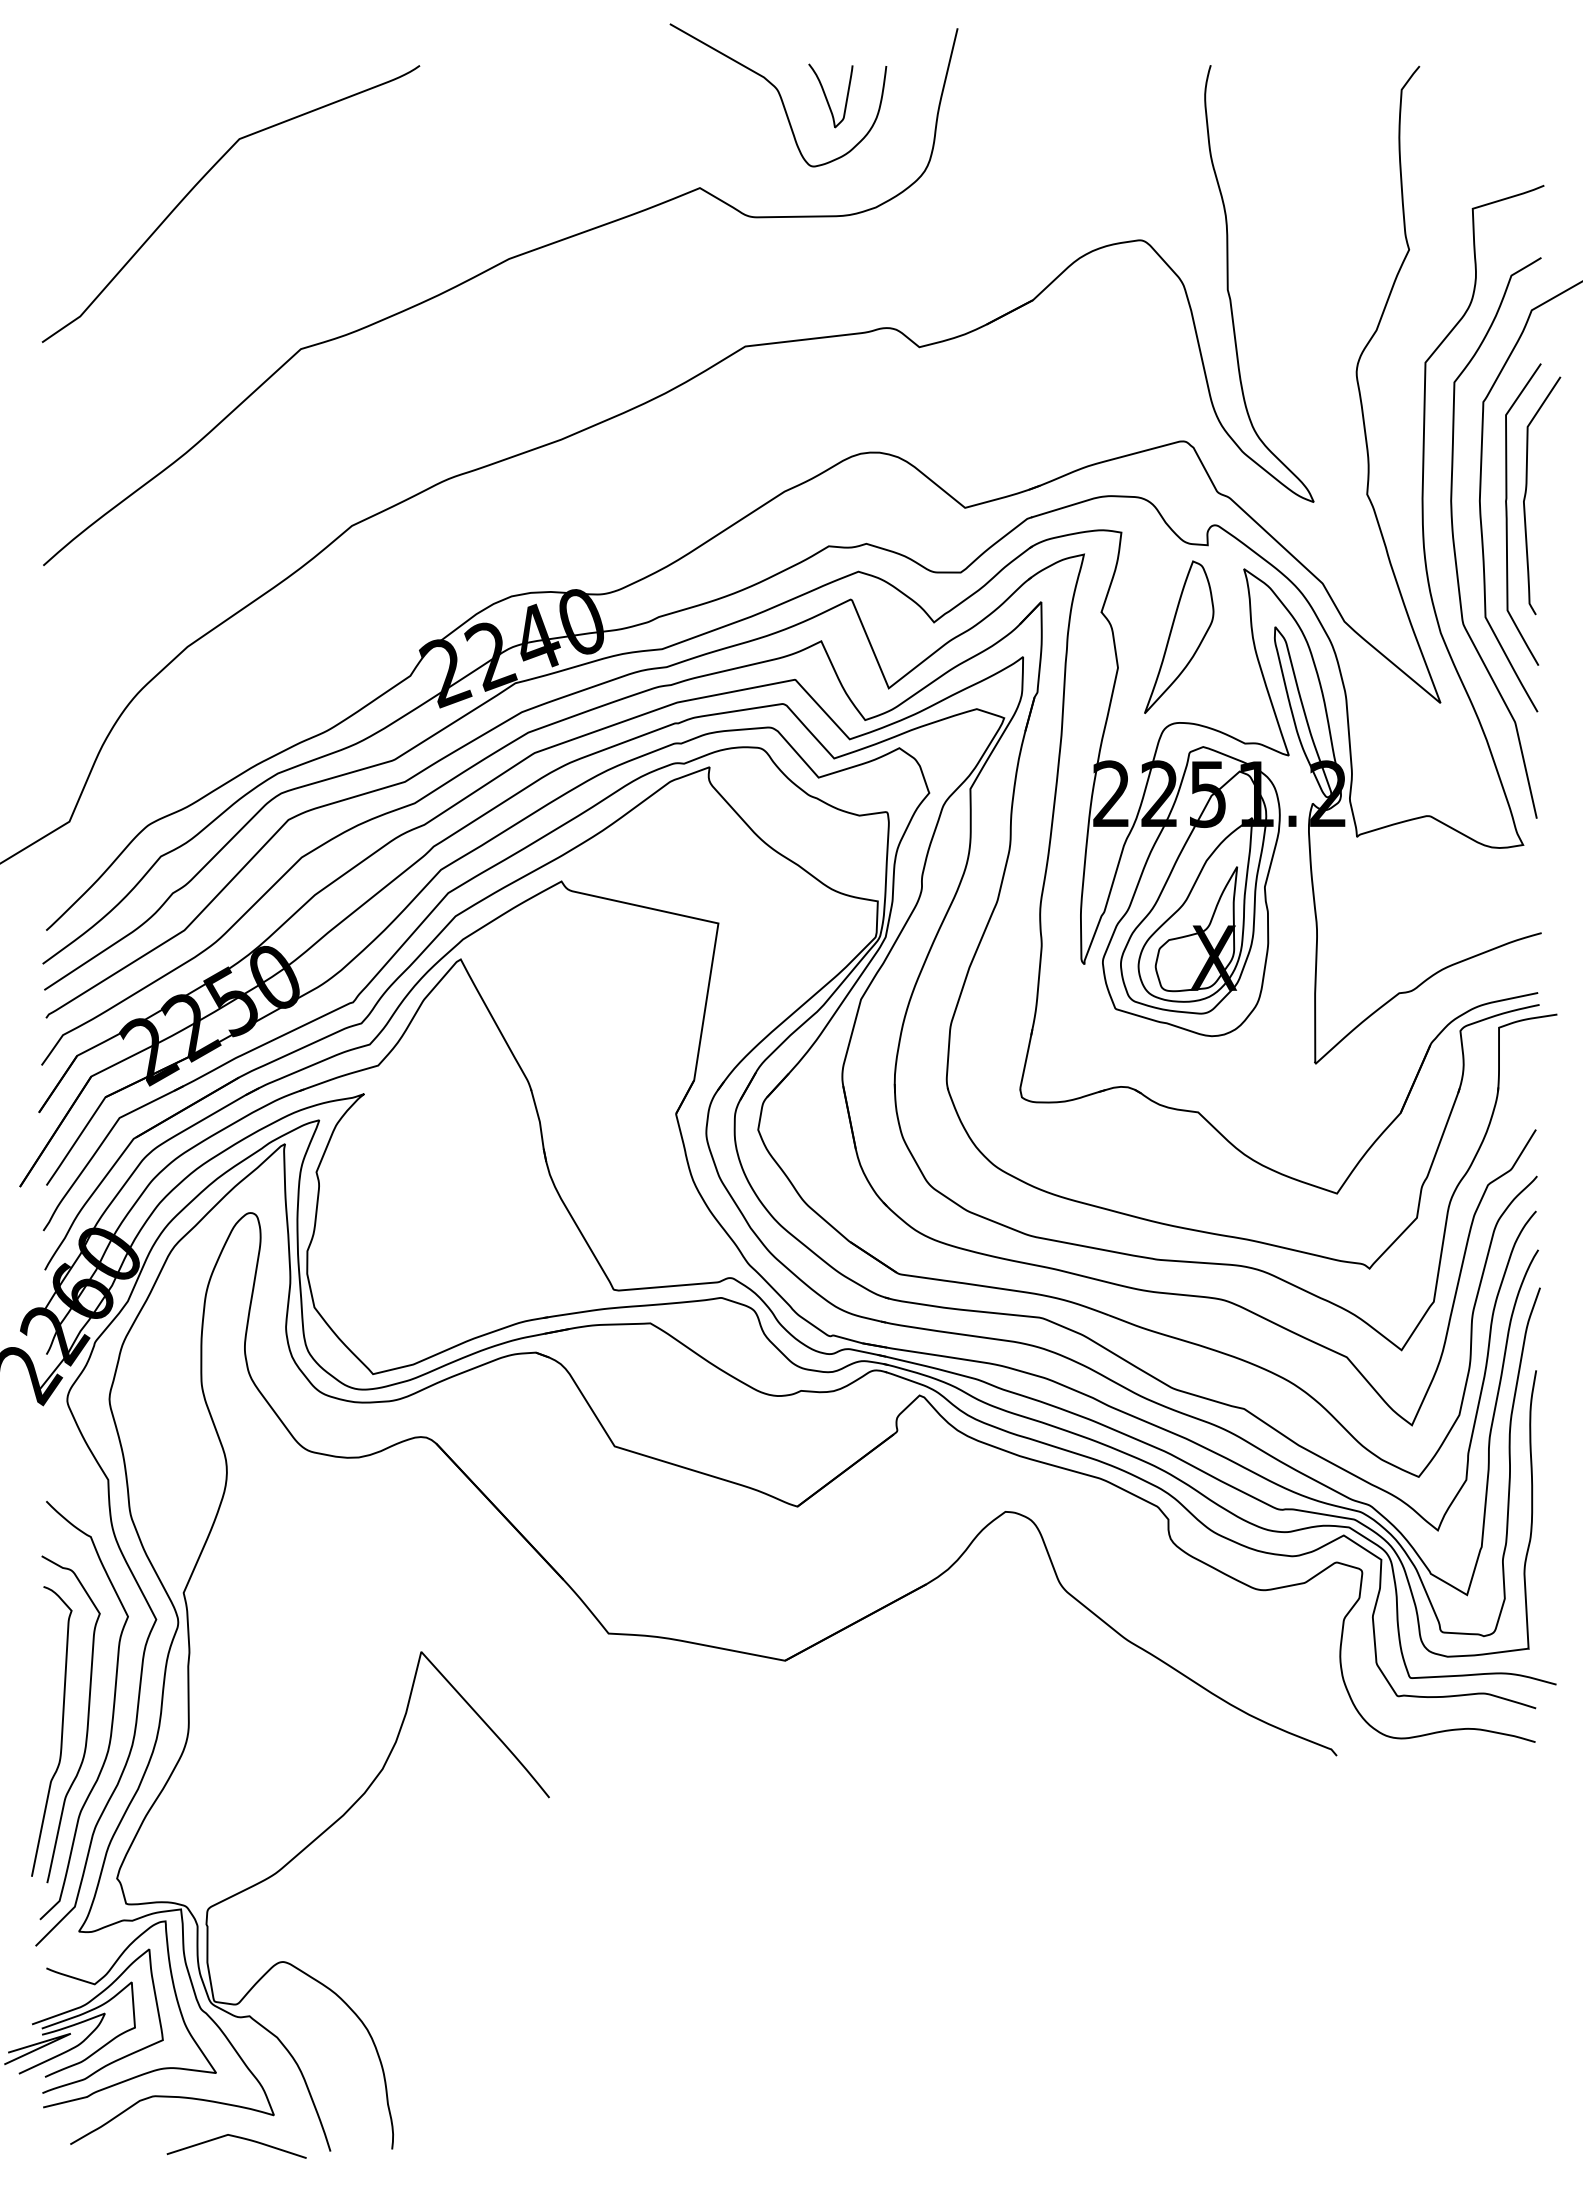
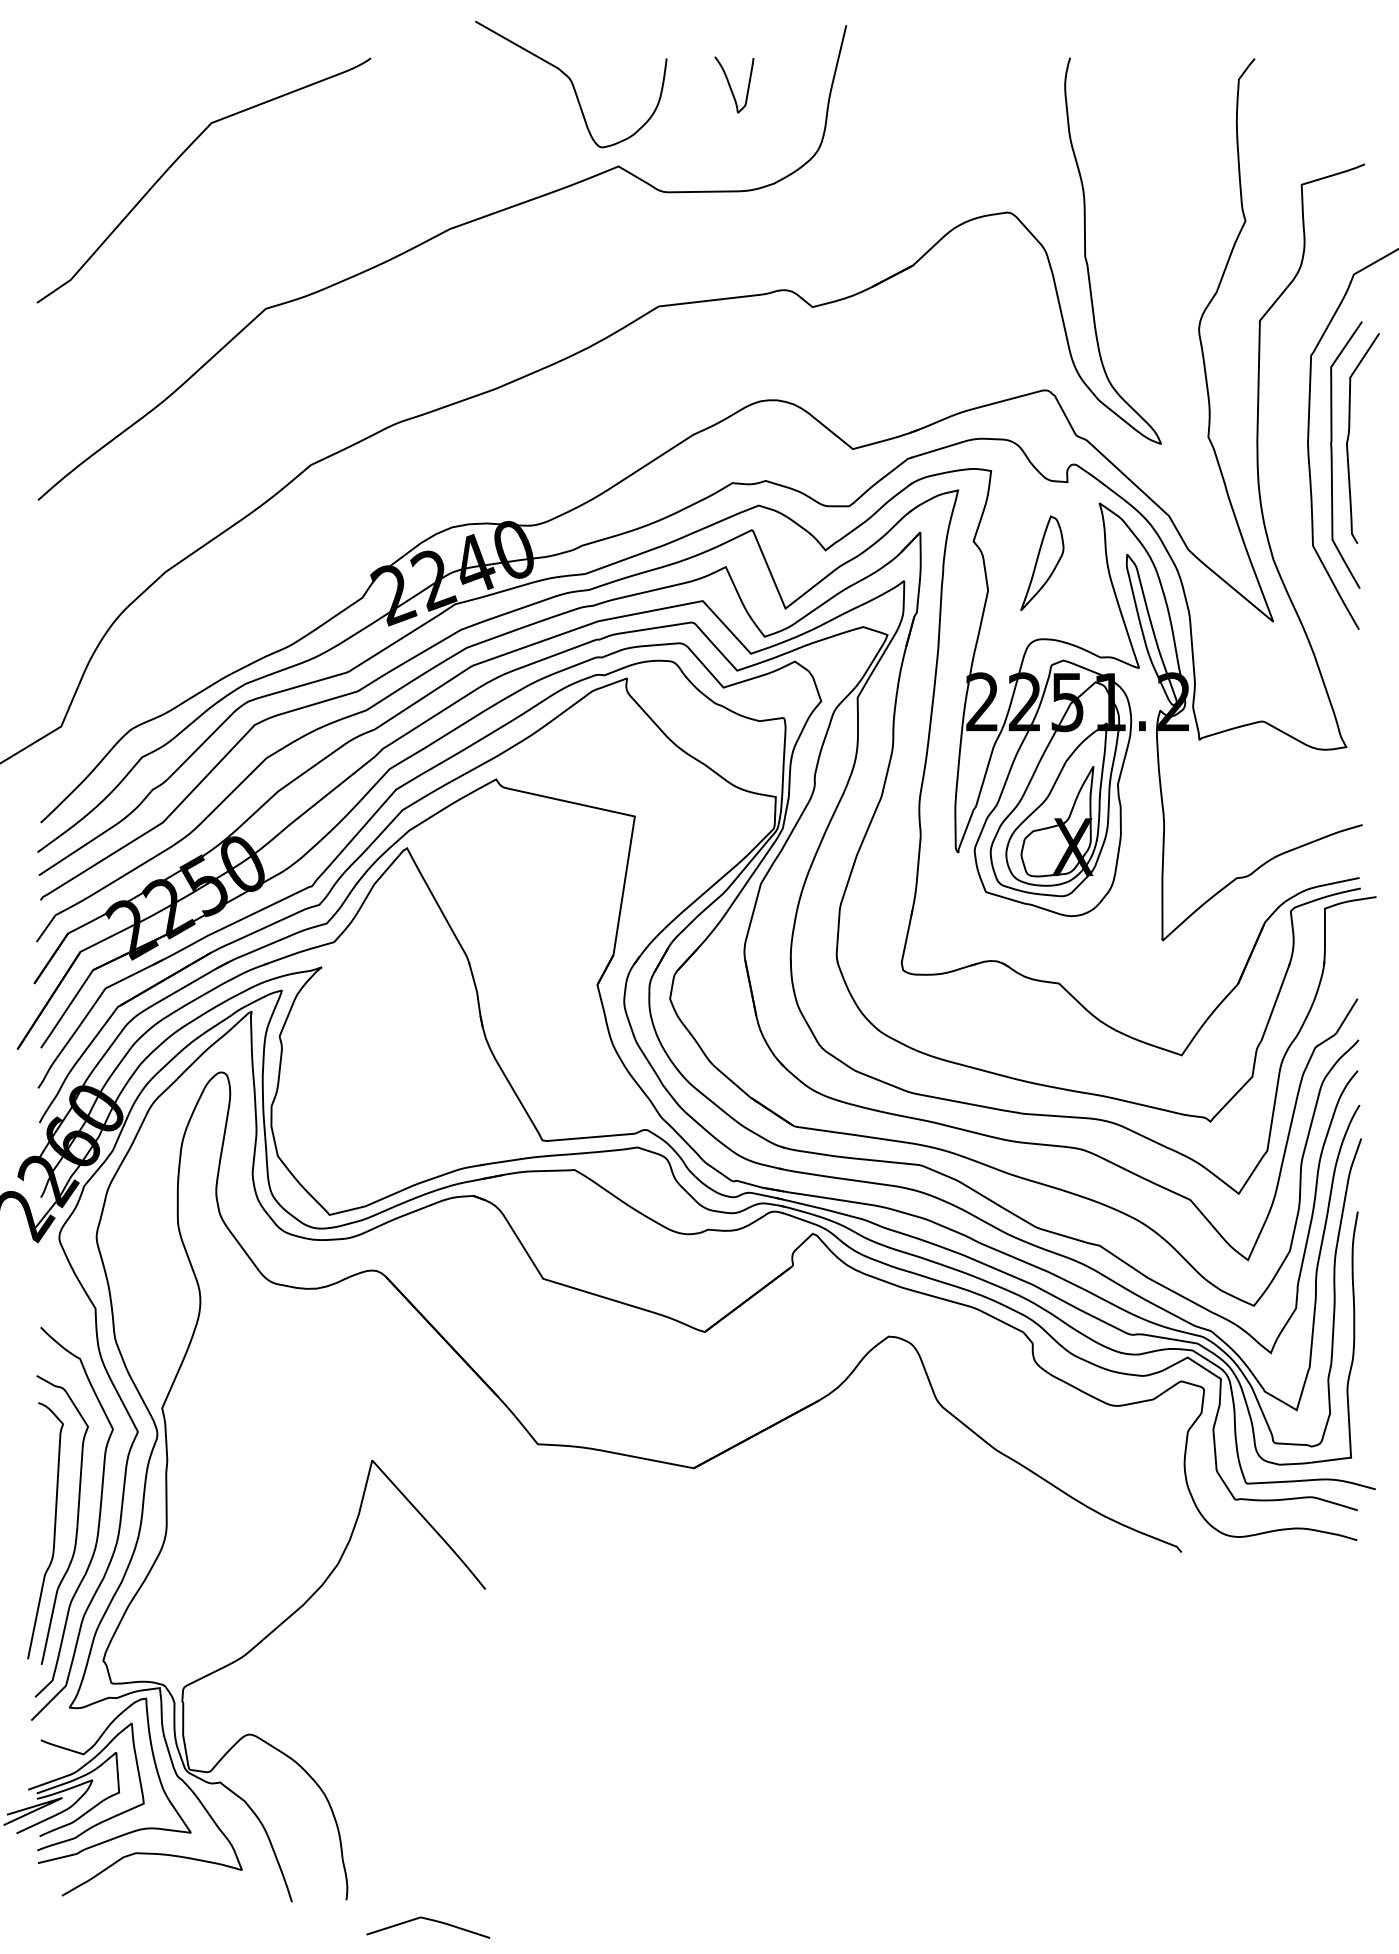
curve: (778, 94) -> (571, 83), moved
curve: (1454, 538) -> (1285, 476), removed
part: (1179, 636) -> (1042, 562), size x0.7
curve: (238, 2138) -> (429, 1920), moved

